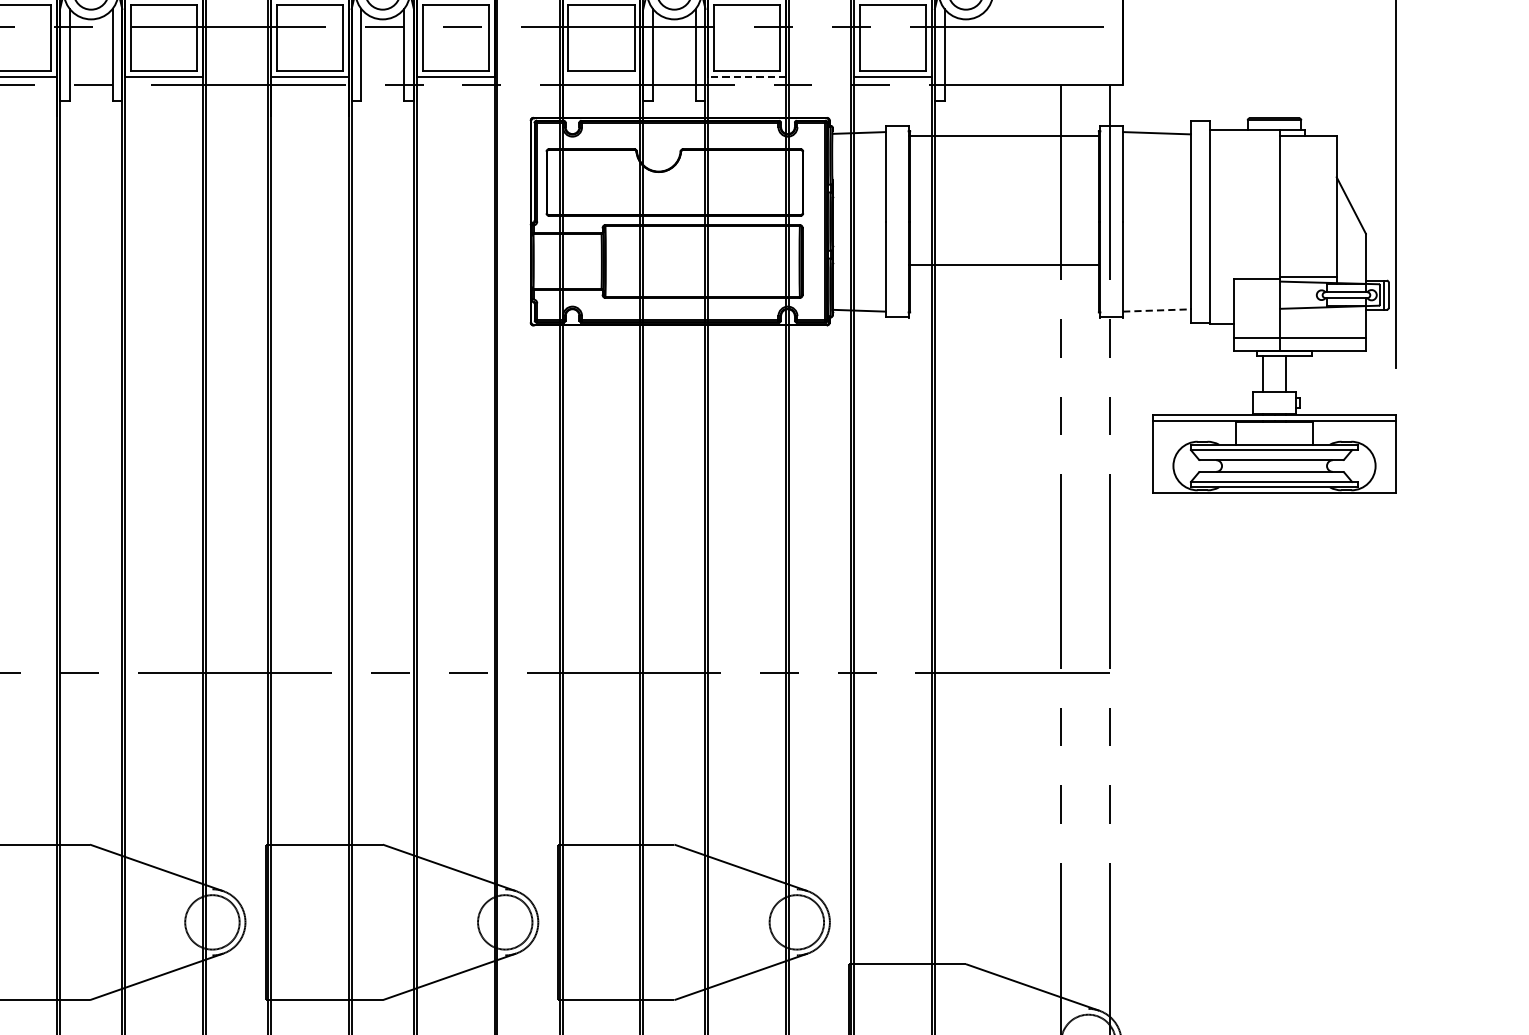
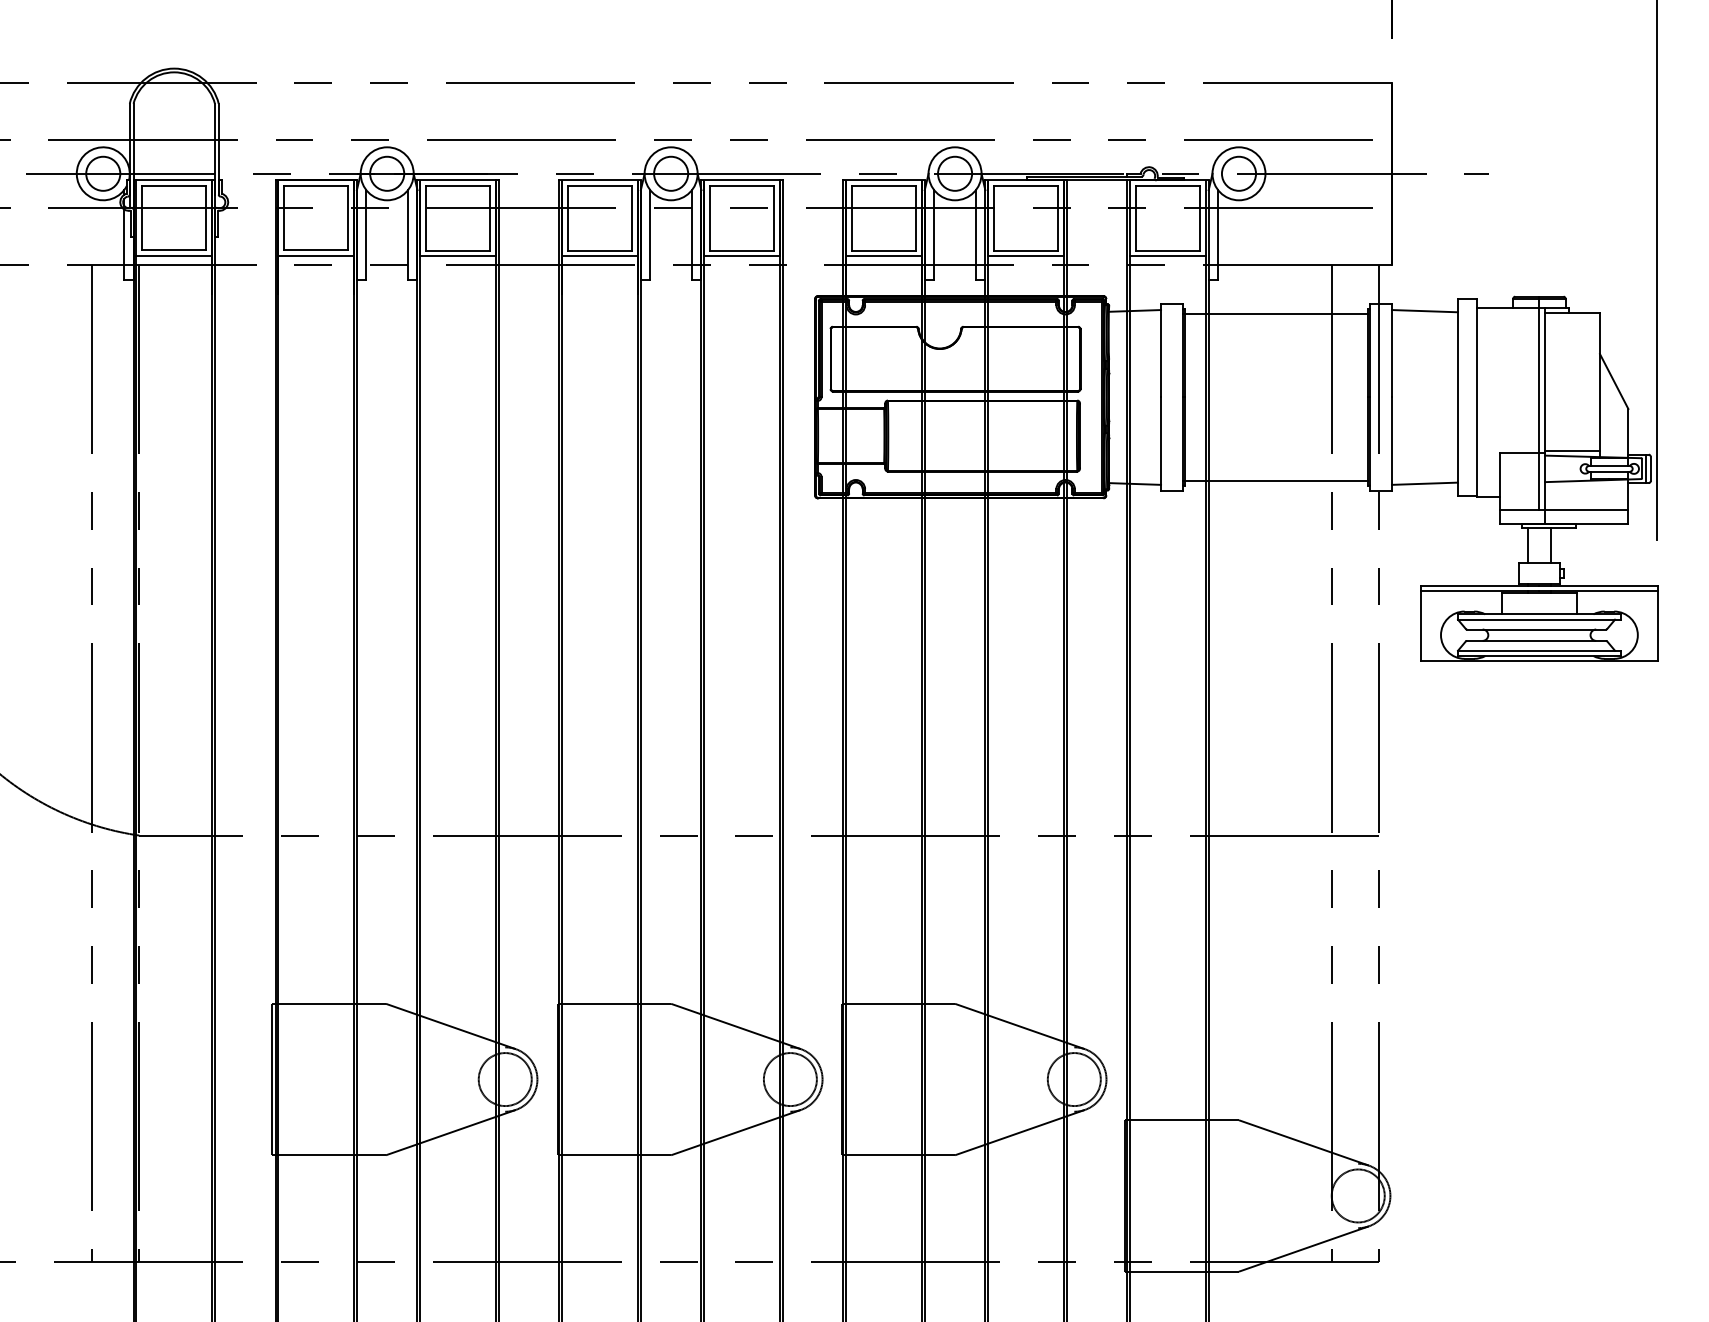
line: (600, 77) -> (883, 256), added
line: (747, 77) -> (1026, 256), dashed -> solid
line: (1274, 228) -> (1539, 403), added
line: (1003, 265) -> (1275, 481), moved
line: (1157, 310) -> (1425, 483), dashed -> solid

